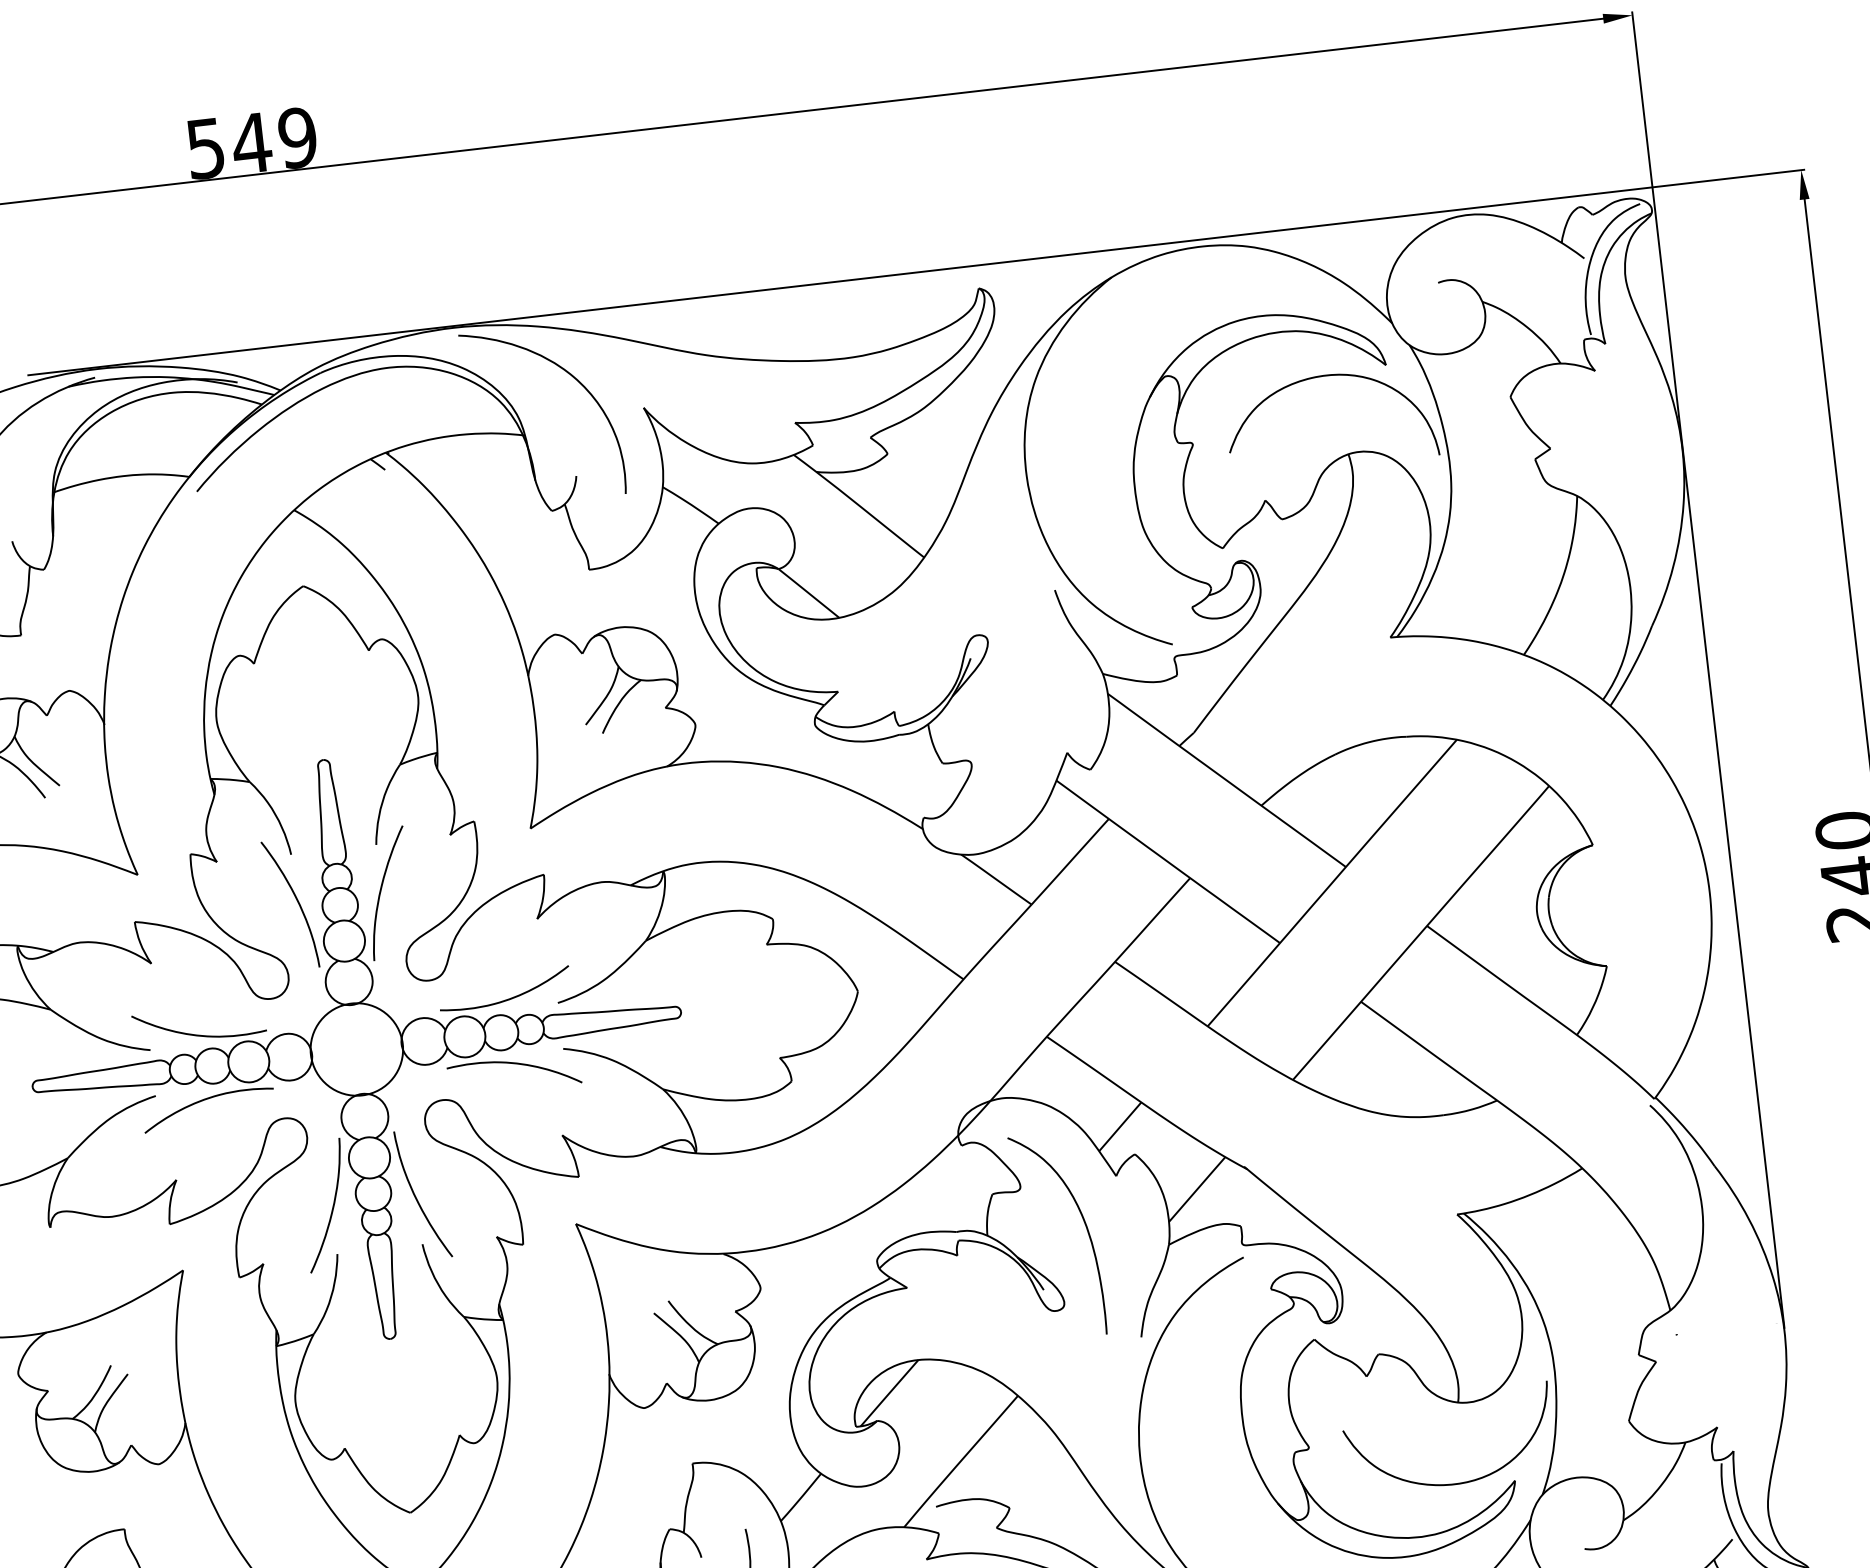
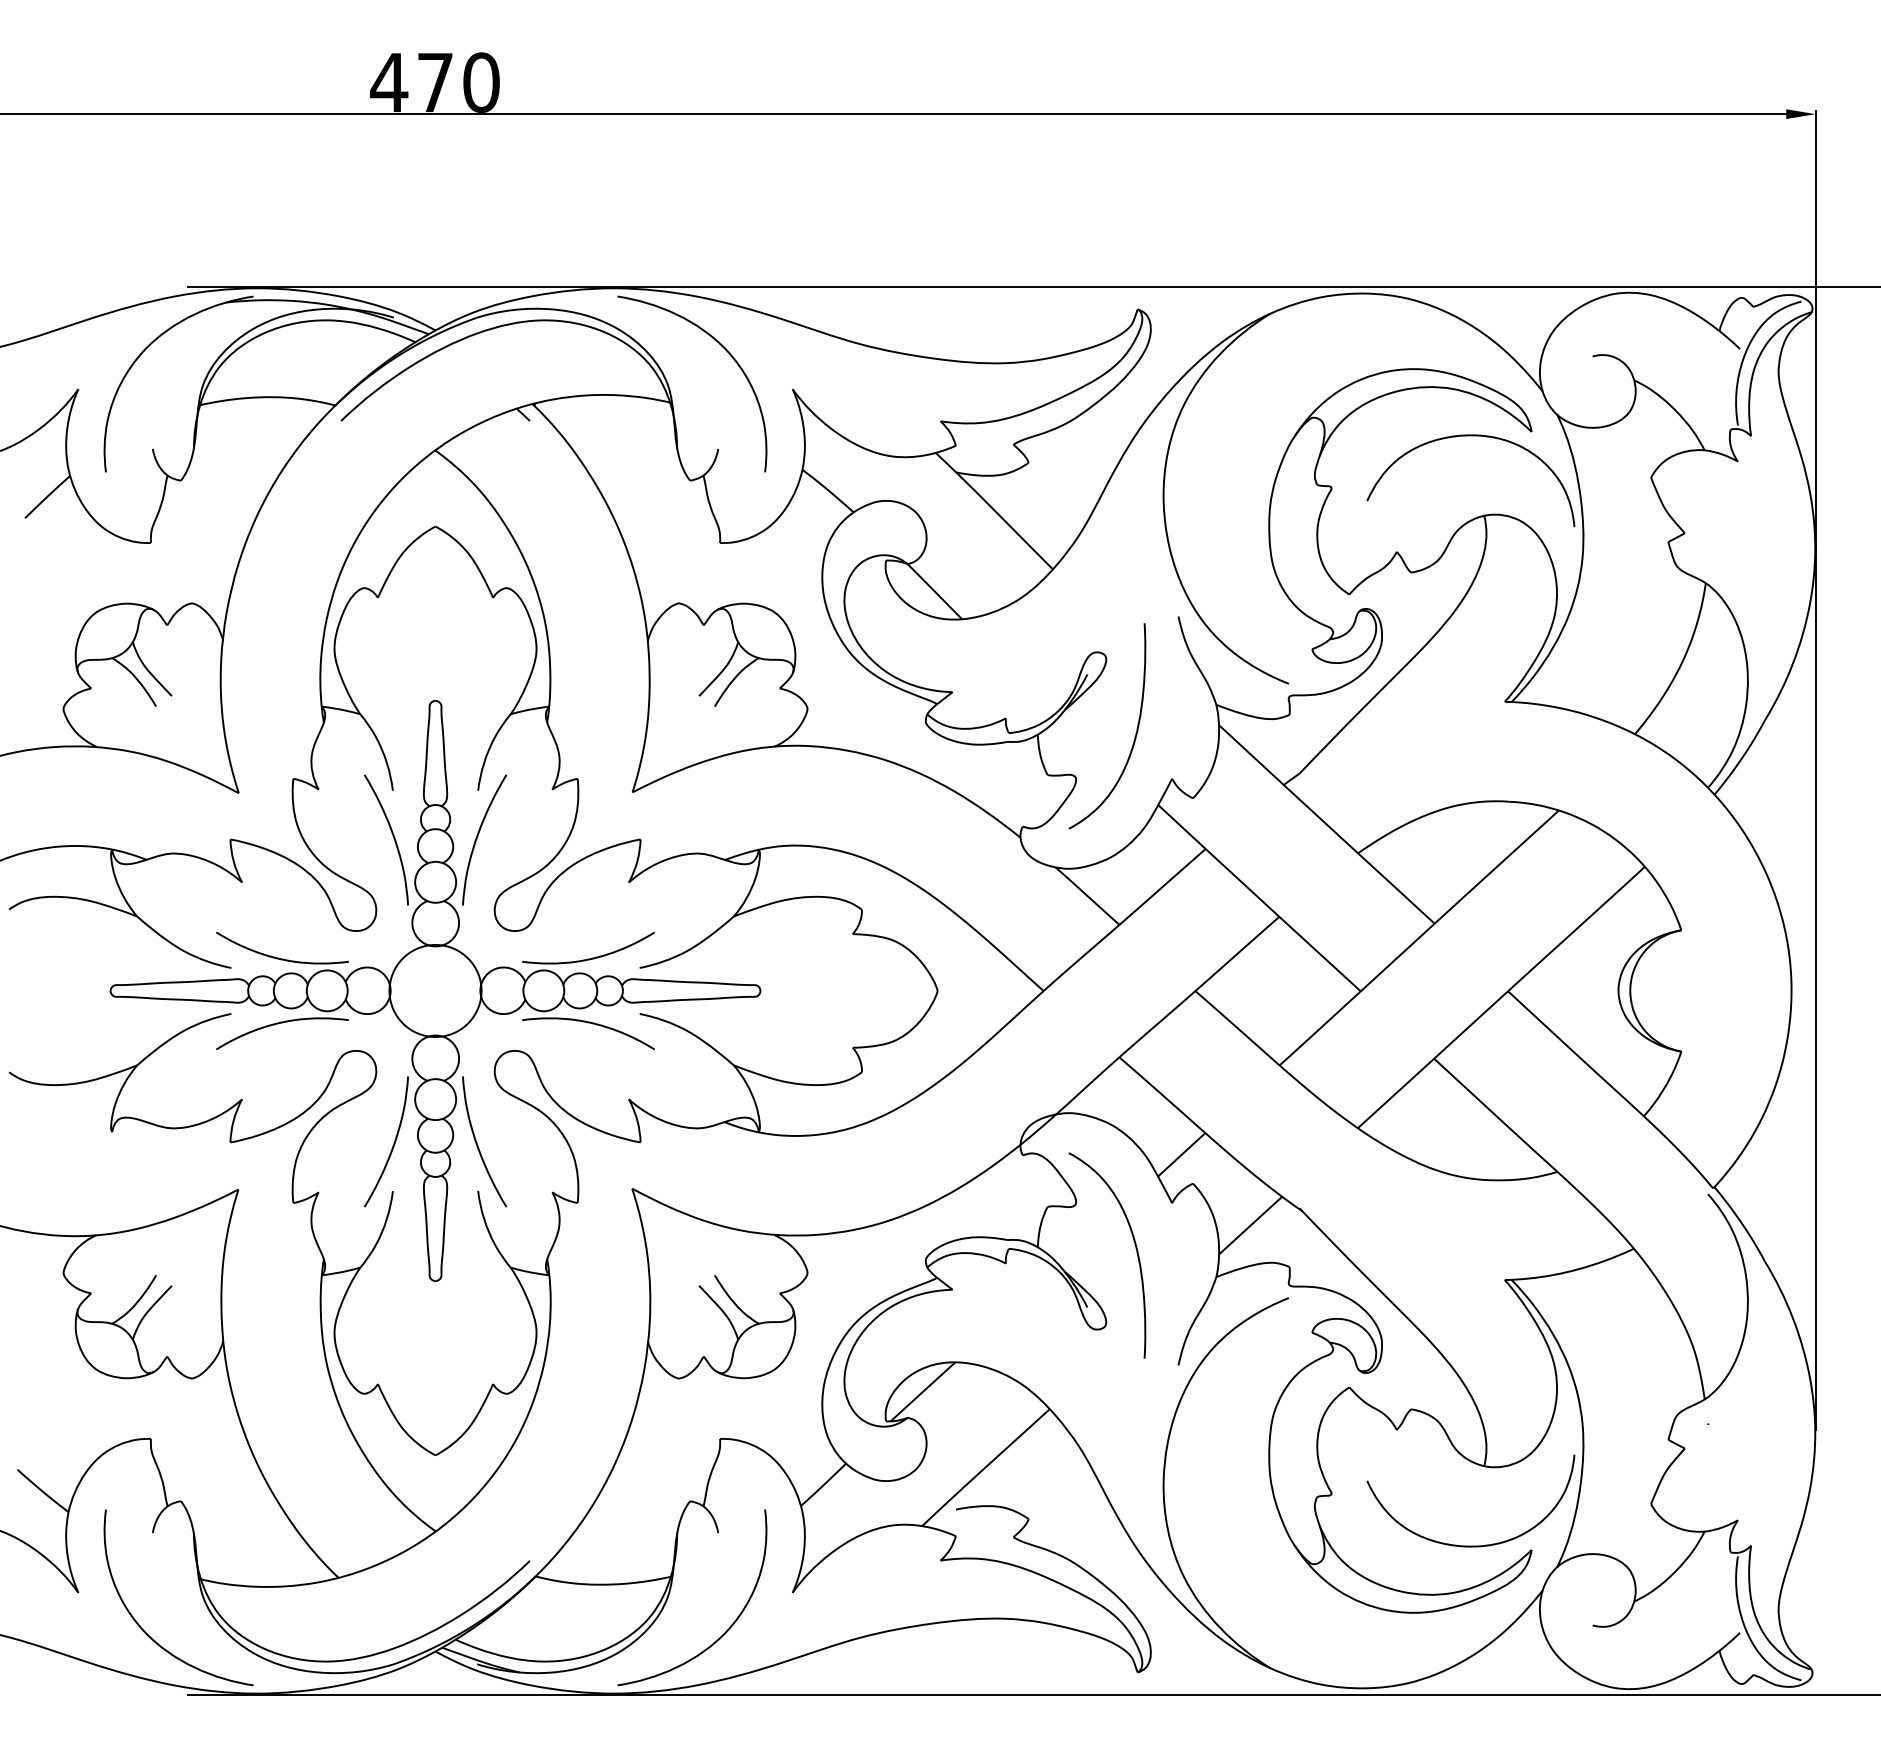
text: (250, 143) -> (434, 82), 549 -> 470
curve: (1025, 711) -> (1135, 733), added

